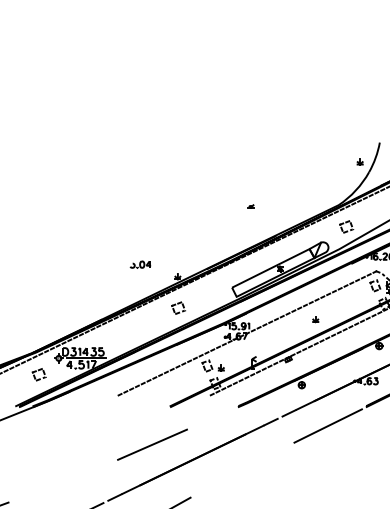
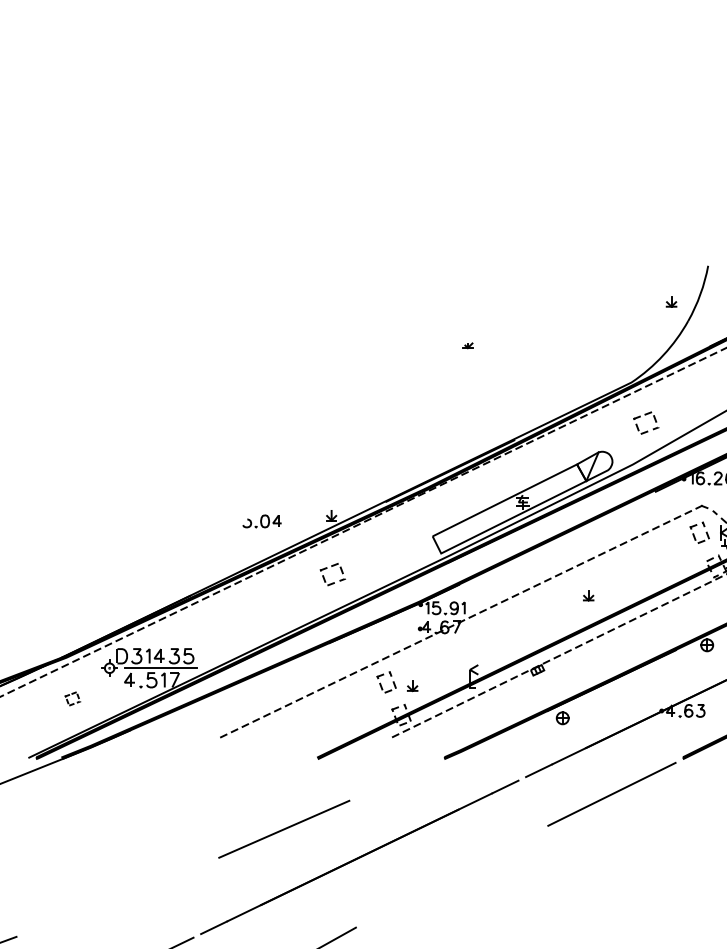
part: (250, 206) -> (467, 345), moved
part: (140, 264) -> (261, 521), moved
part: (38, 374) -> (71, 698), size x0.6

